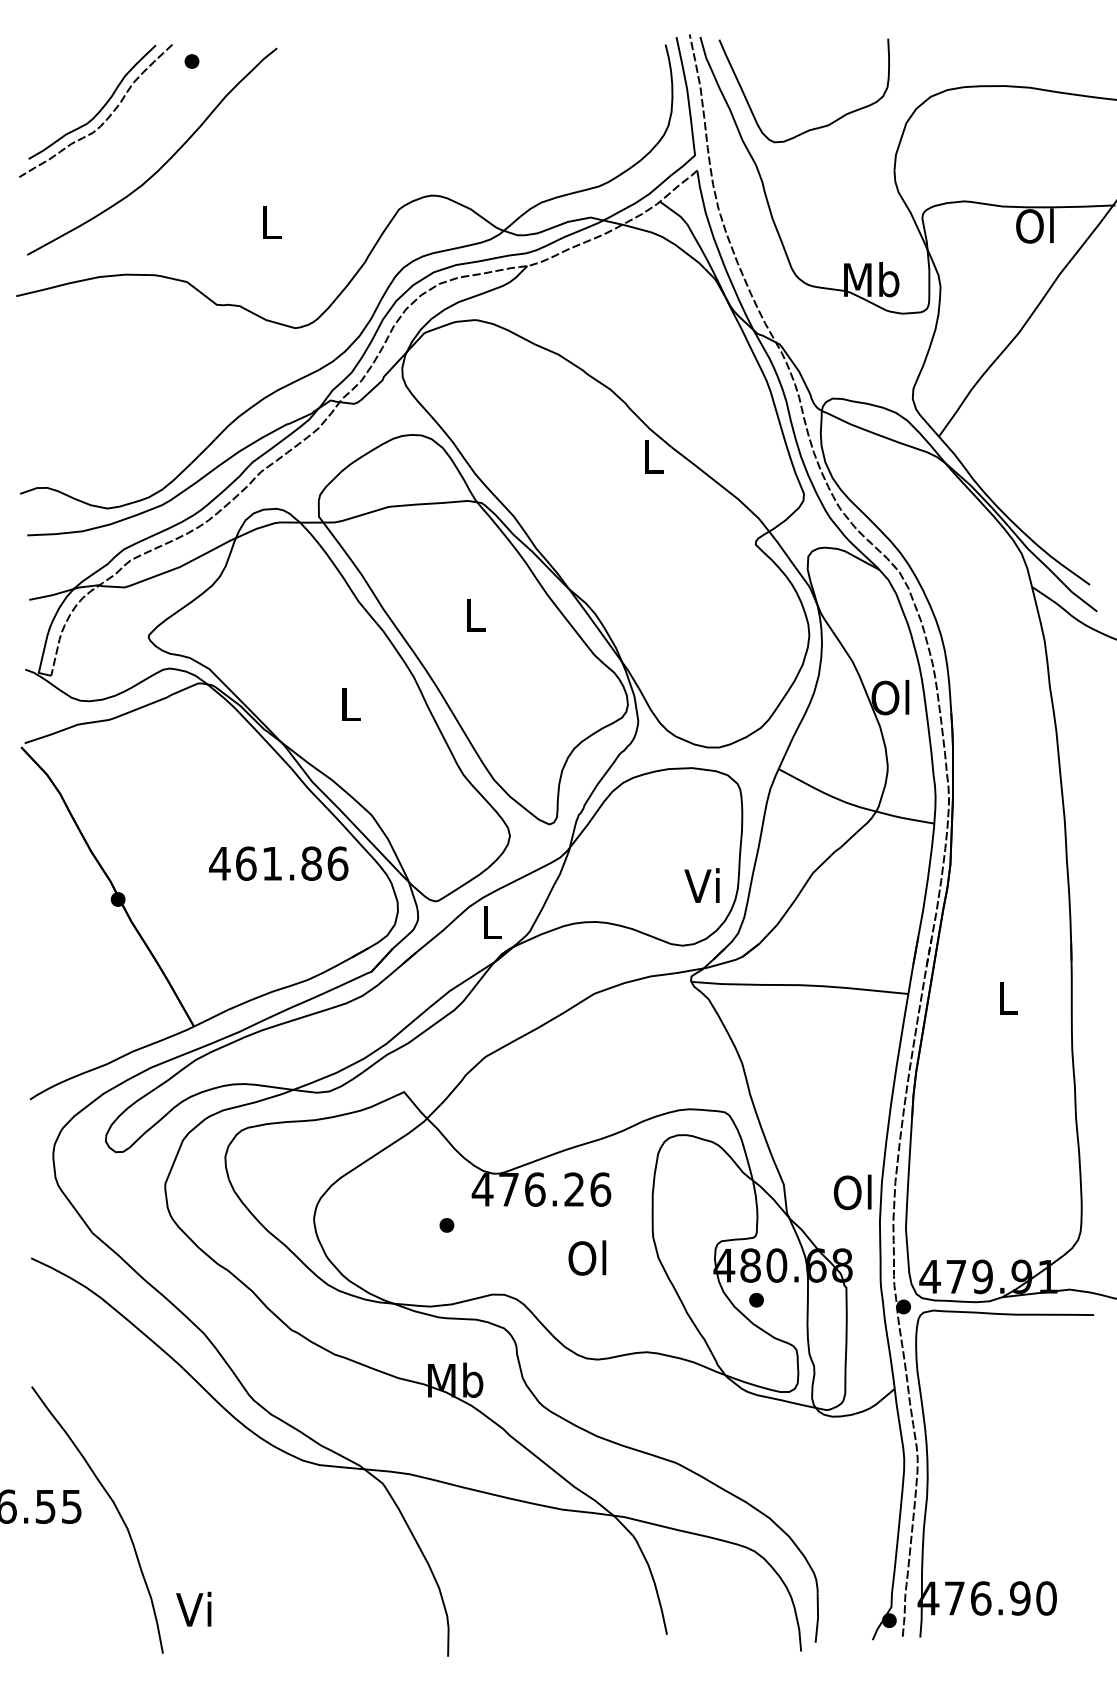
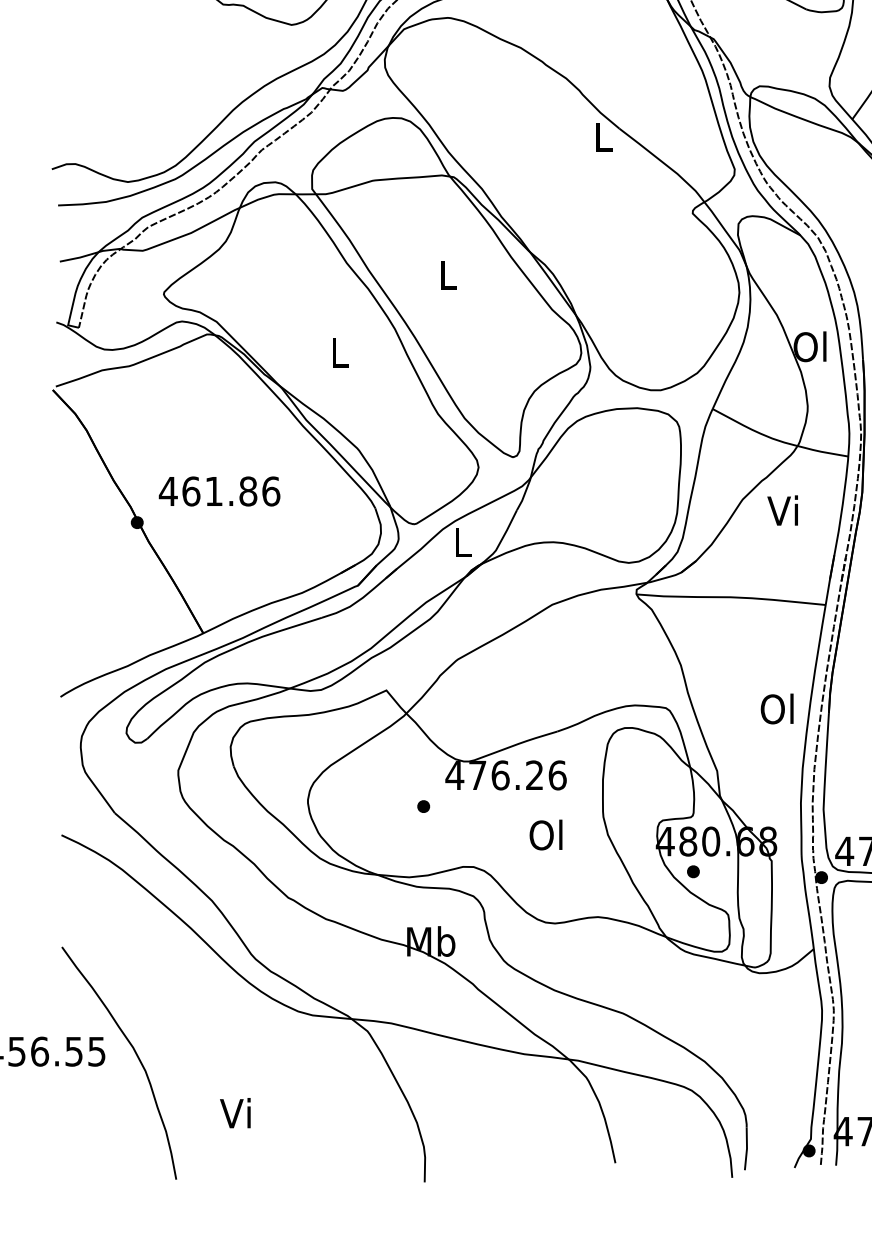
text: (278, 863) -> (219, 491), moved
text: (701, 885) -> (782, 510), moved
text: (852, 1192) -> (777, 709), moved
text: (193, 1608) -> (235, 1112), moved

